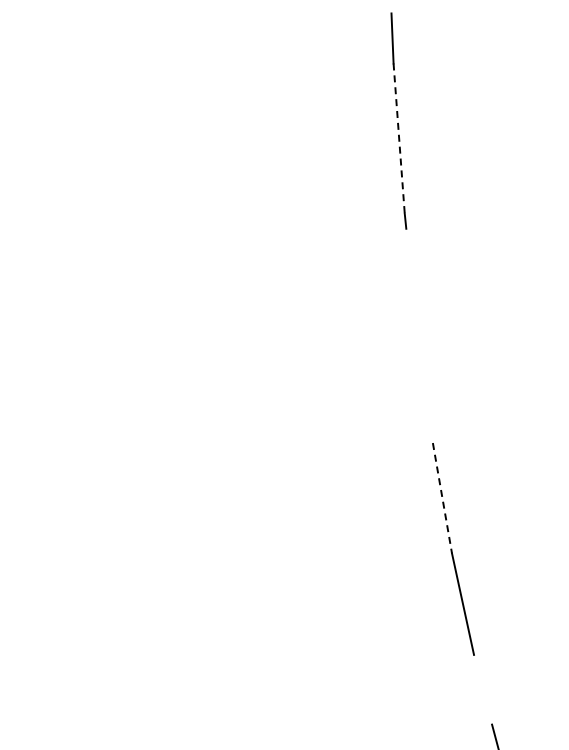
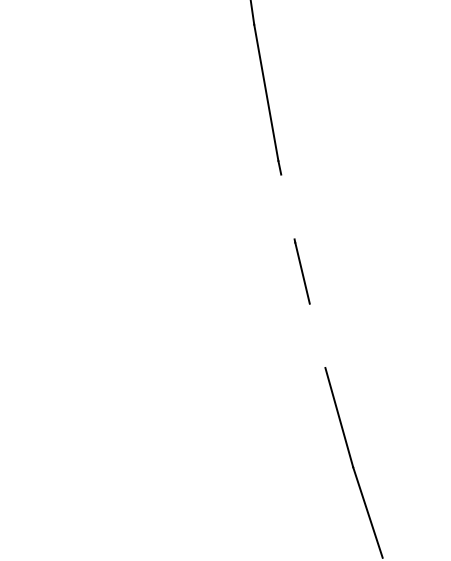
line: (399, 139) -> (266, 93), dashed -> solid
line: (417, 335) -> (301, 271), added
line: (442, 498) -> (339, 417), dashed -> solid

